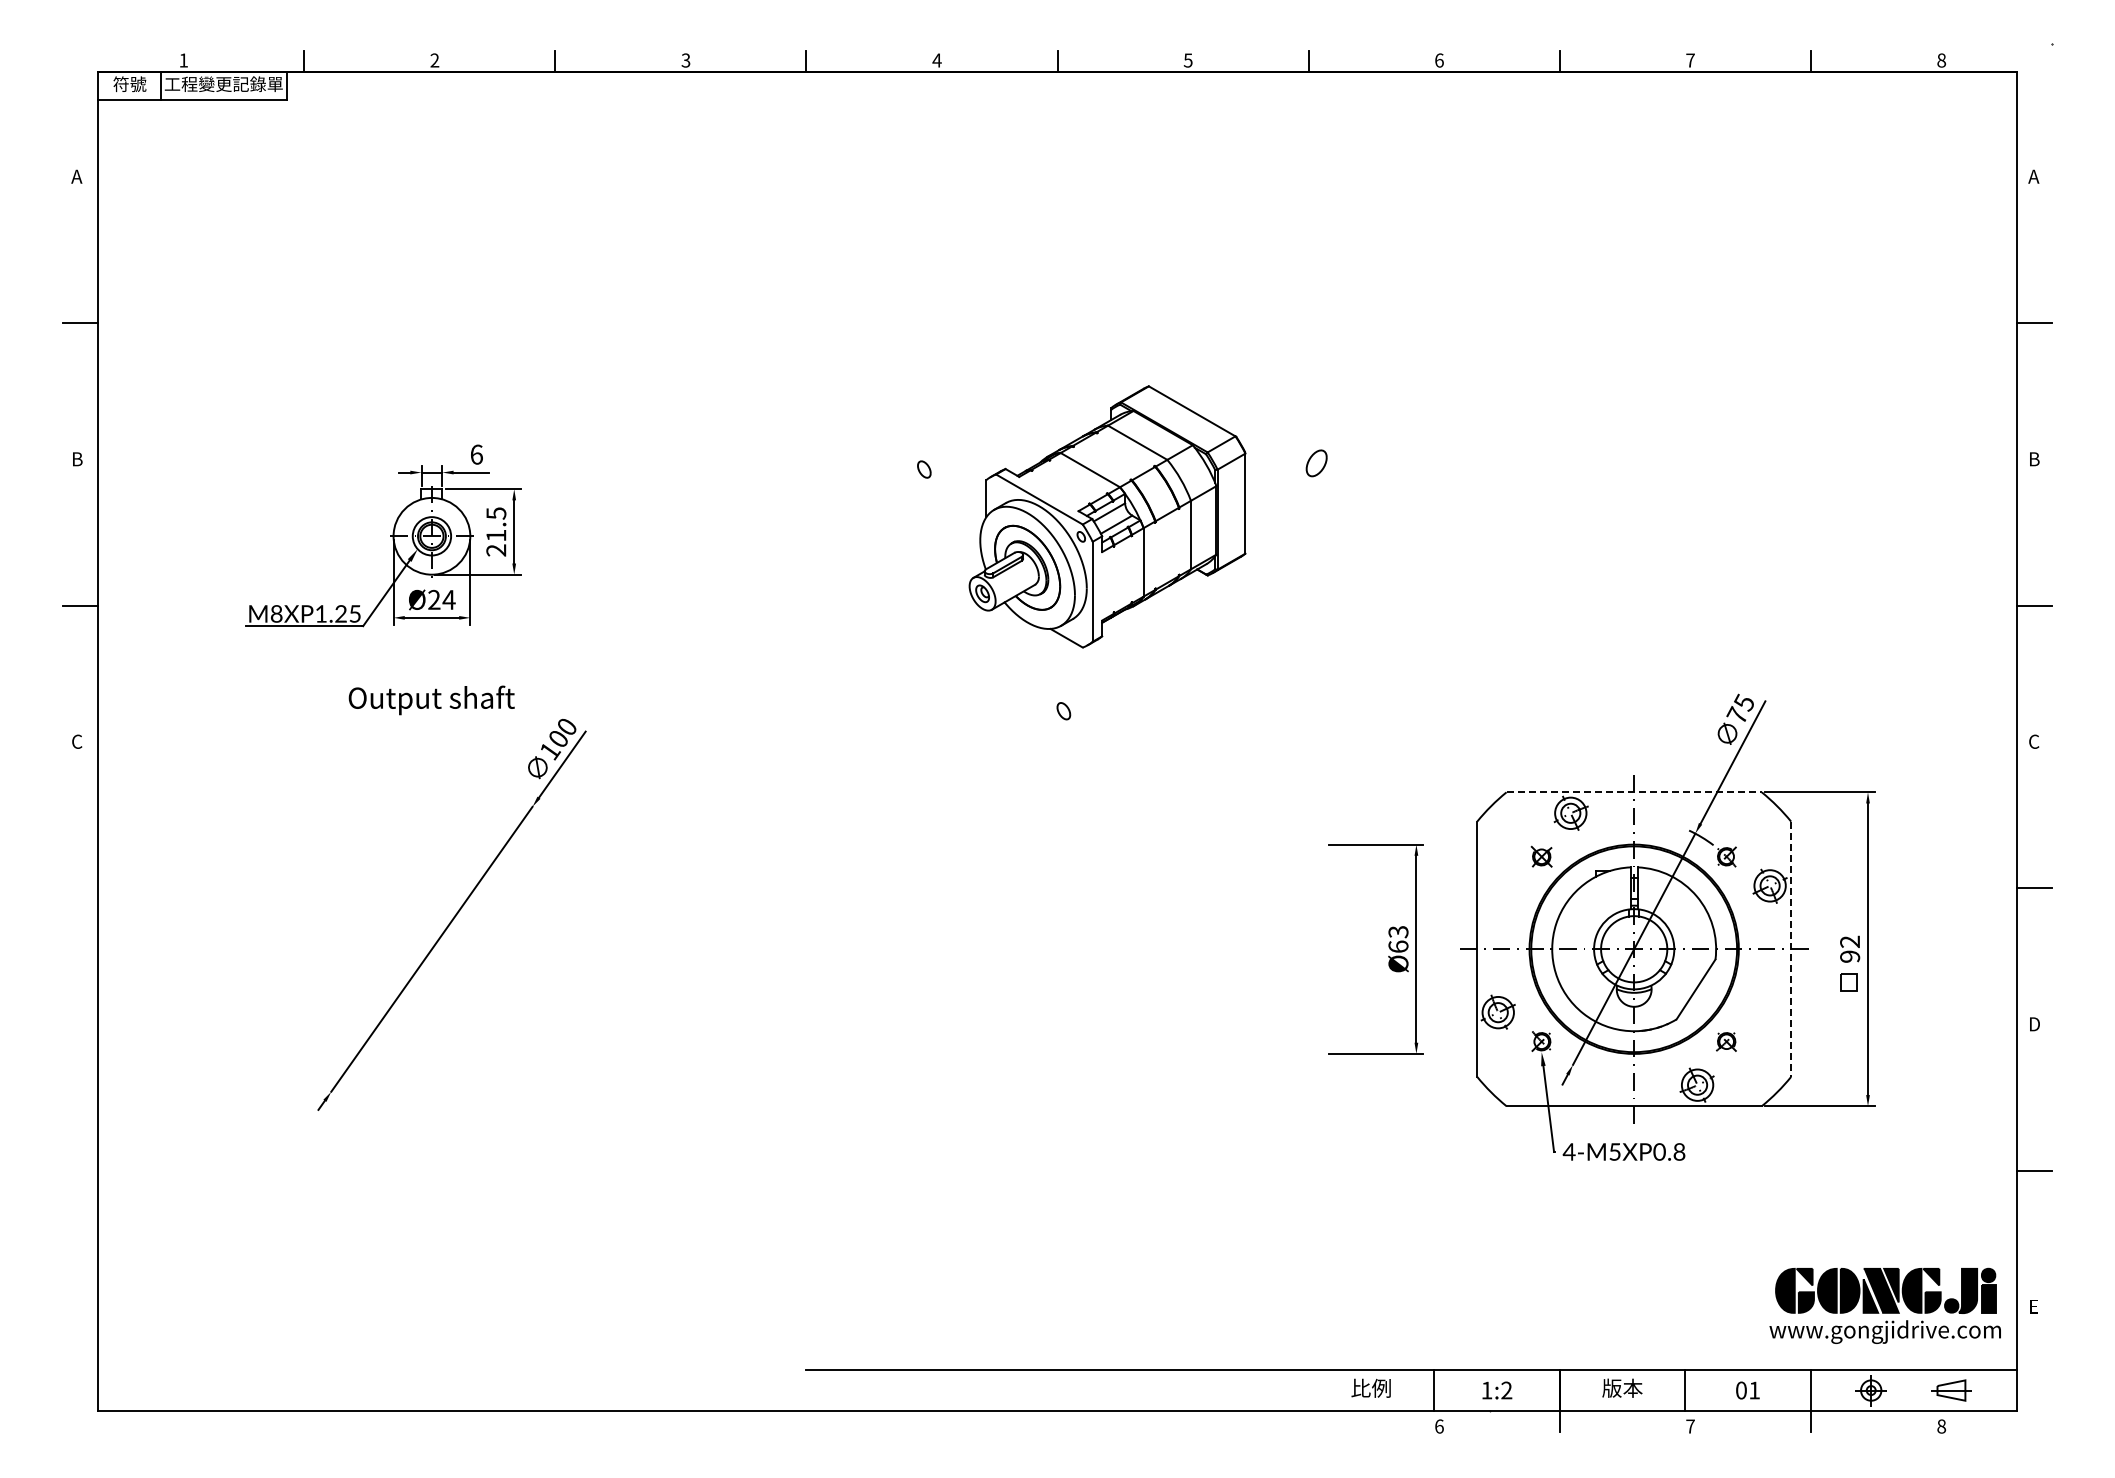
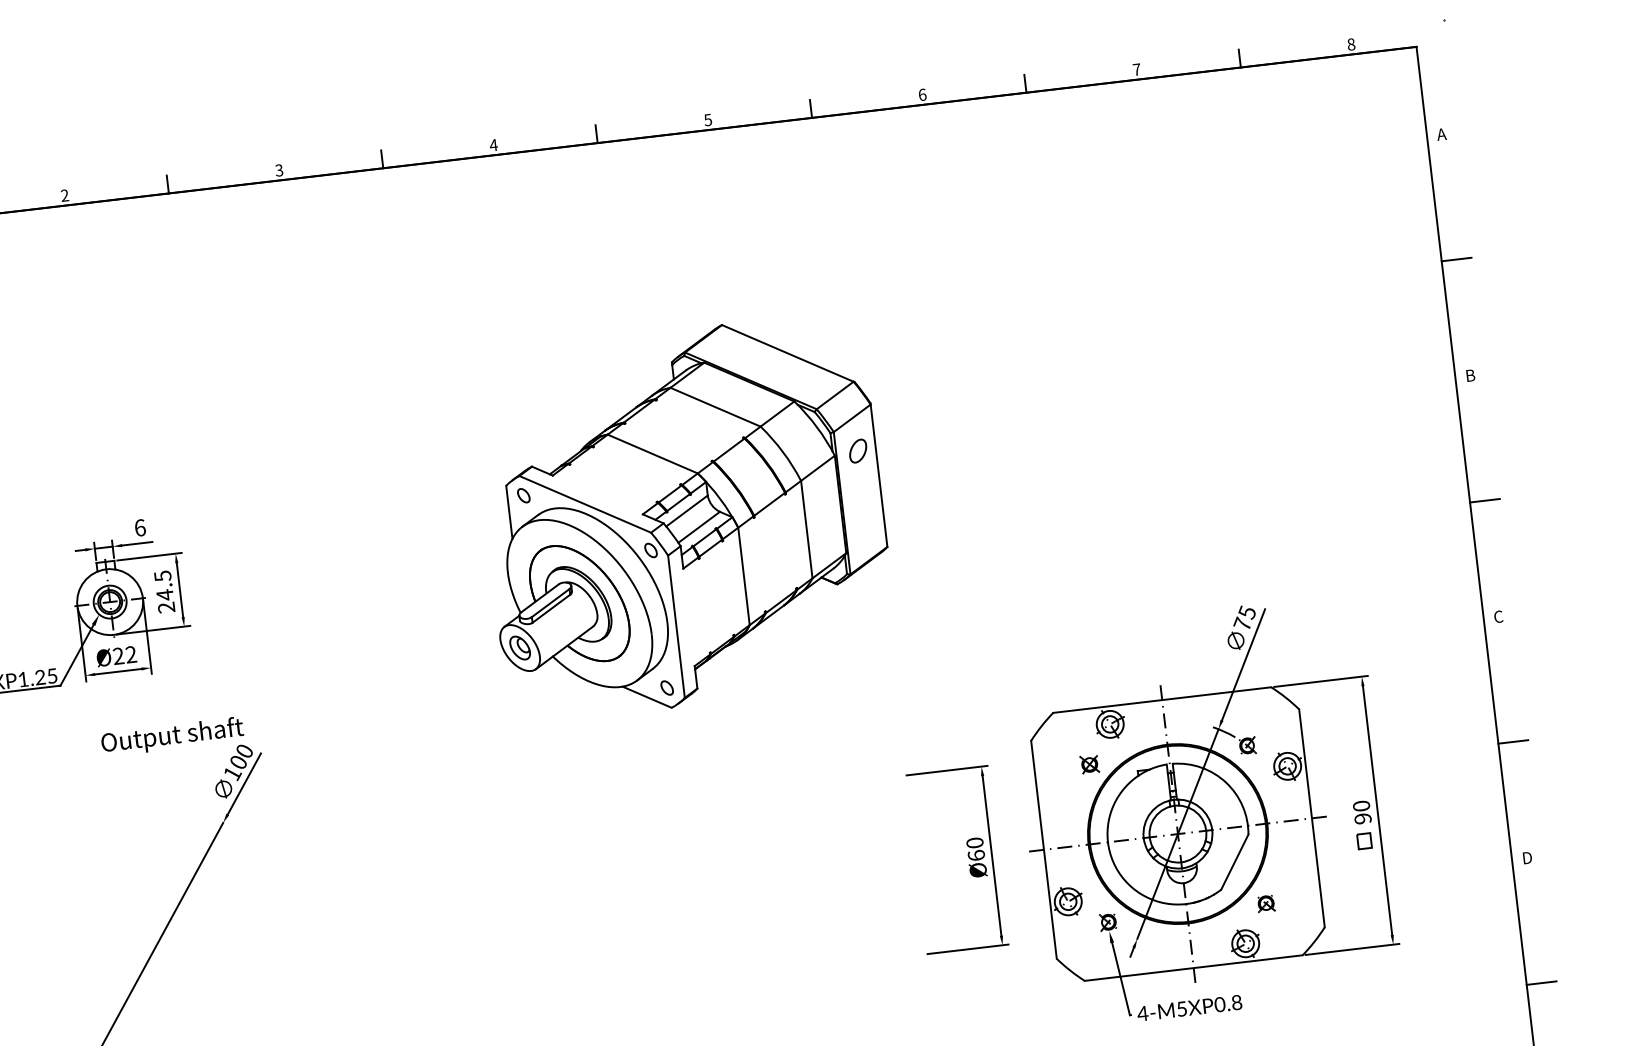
part: (1107, 516) -> (684, 517), size x1.67
text: (496, 535) -> (165, 594), 21.5 -> 24.5
text: (448, 599) -> (130, 654), Ø24 -> Ø22
text: (431, 700) -> (172, 736), moved
line: (1634, 792) -> (1162, 700), dashed -> solid
text: (1398, 932) -> (975, 843), Ø63 -> Ø60
text: (1850, 941) -> (1361, 805), 92 -> 90
line: (1791, 949) -> (1312, 818), dashed -> solid

